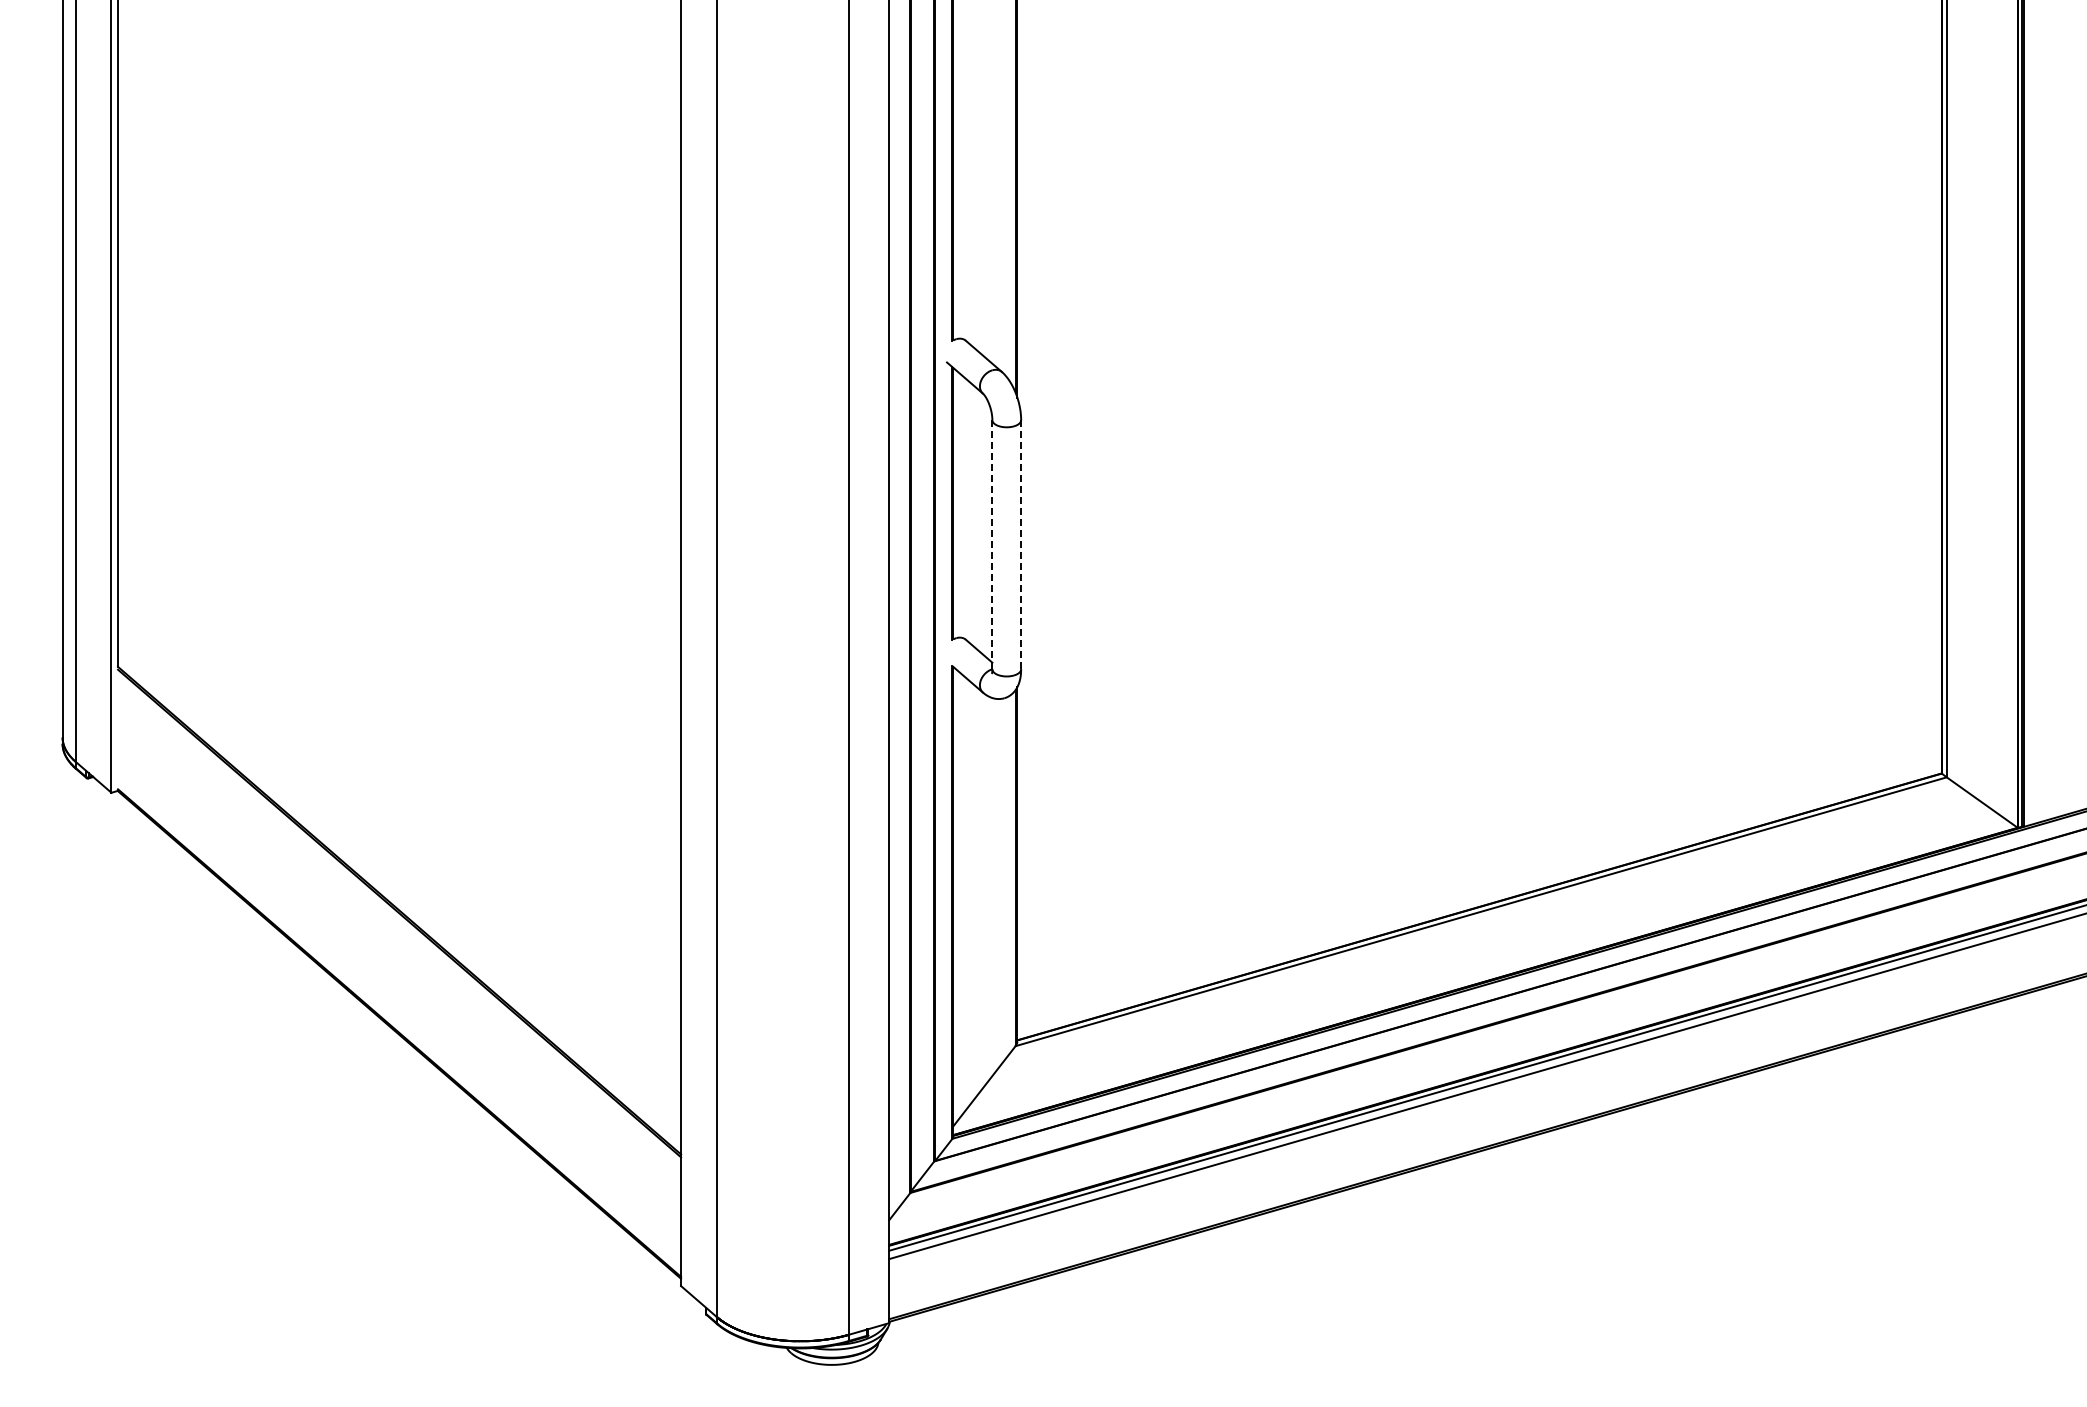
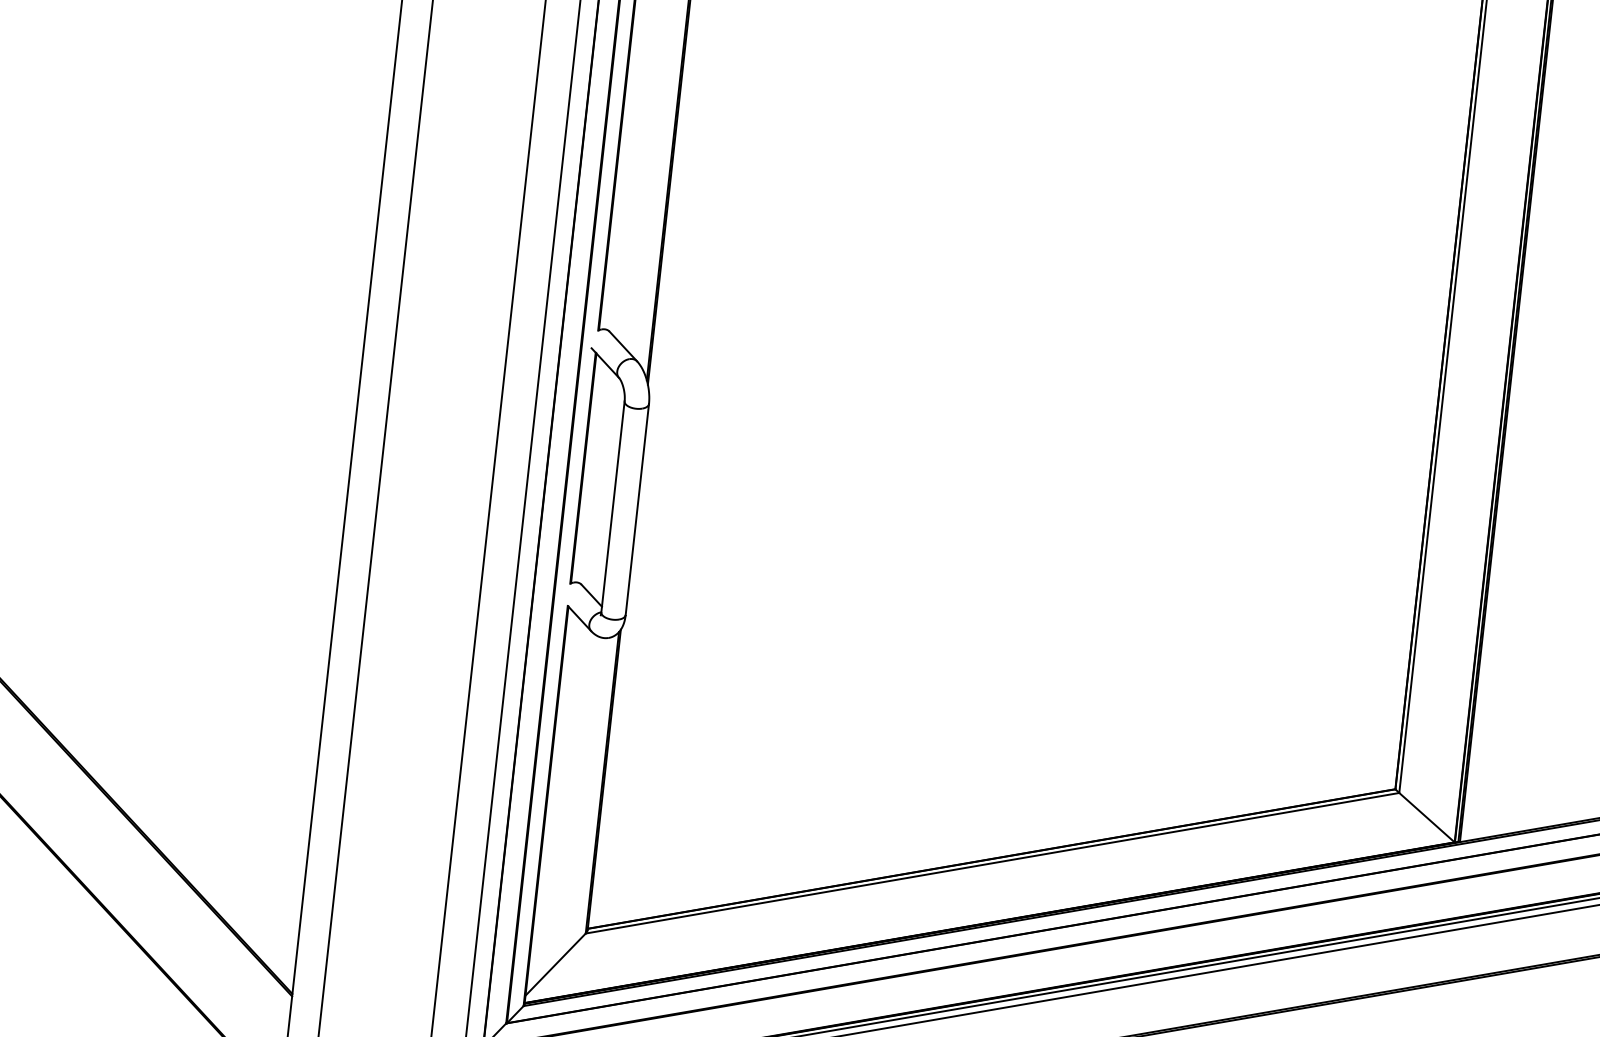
line: (992, 544) -> (613, 506), dashed -> solid
line: (1021, 544) -> (637, 509), dashed -> solid

